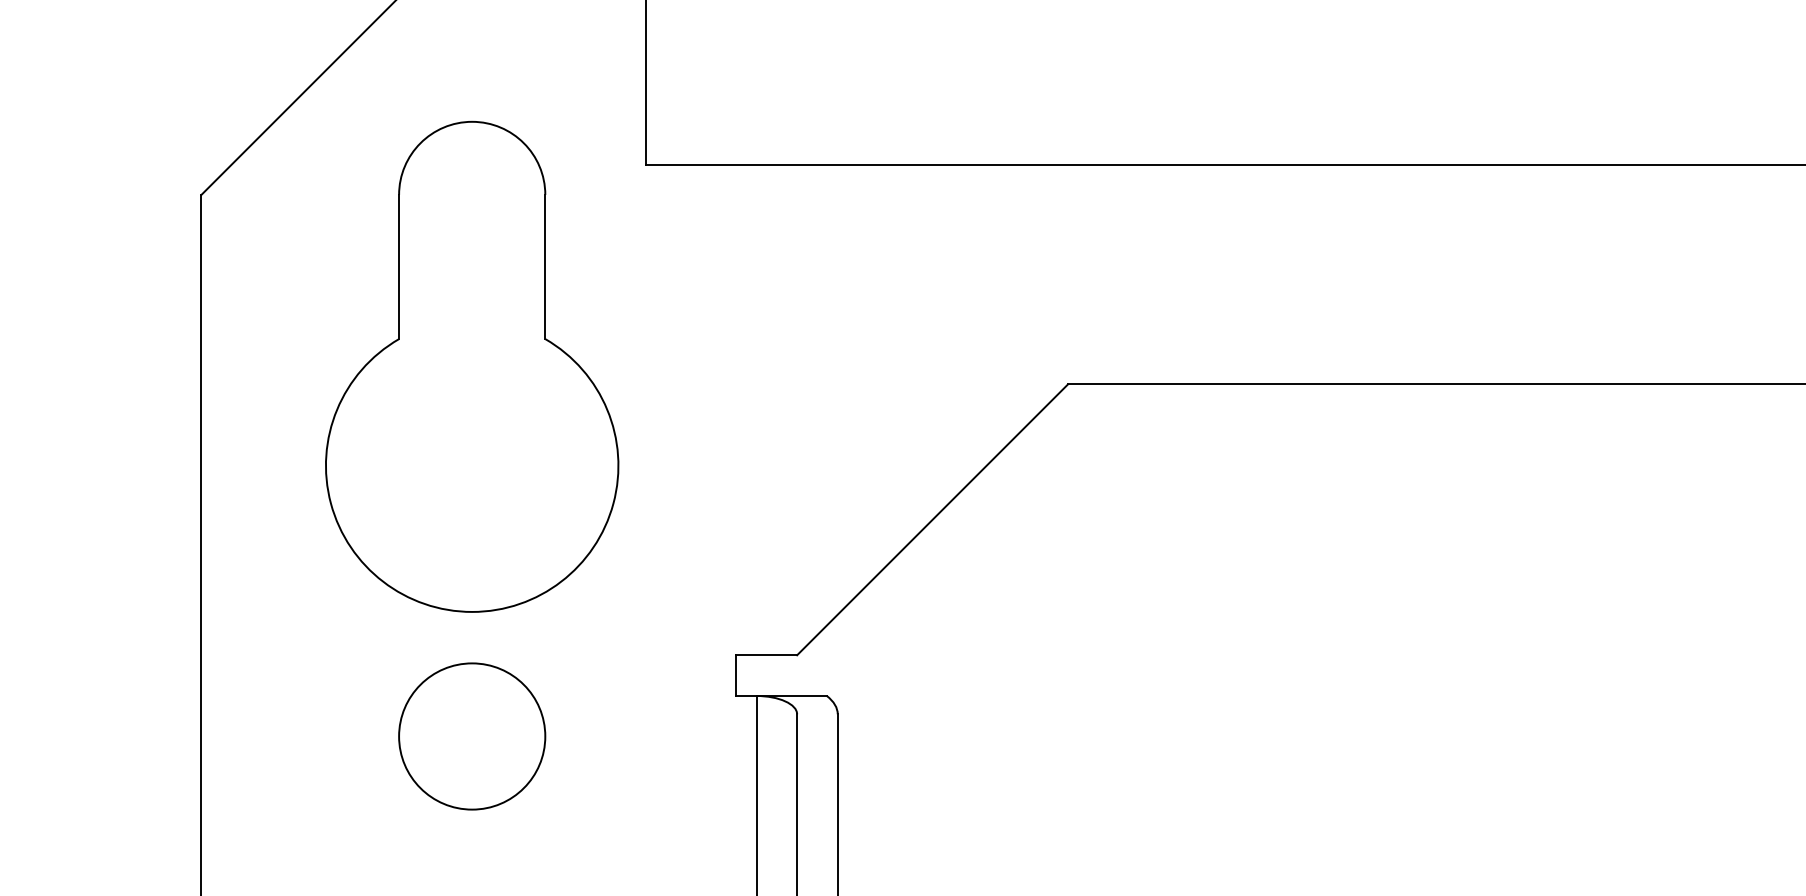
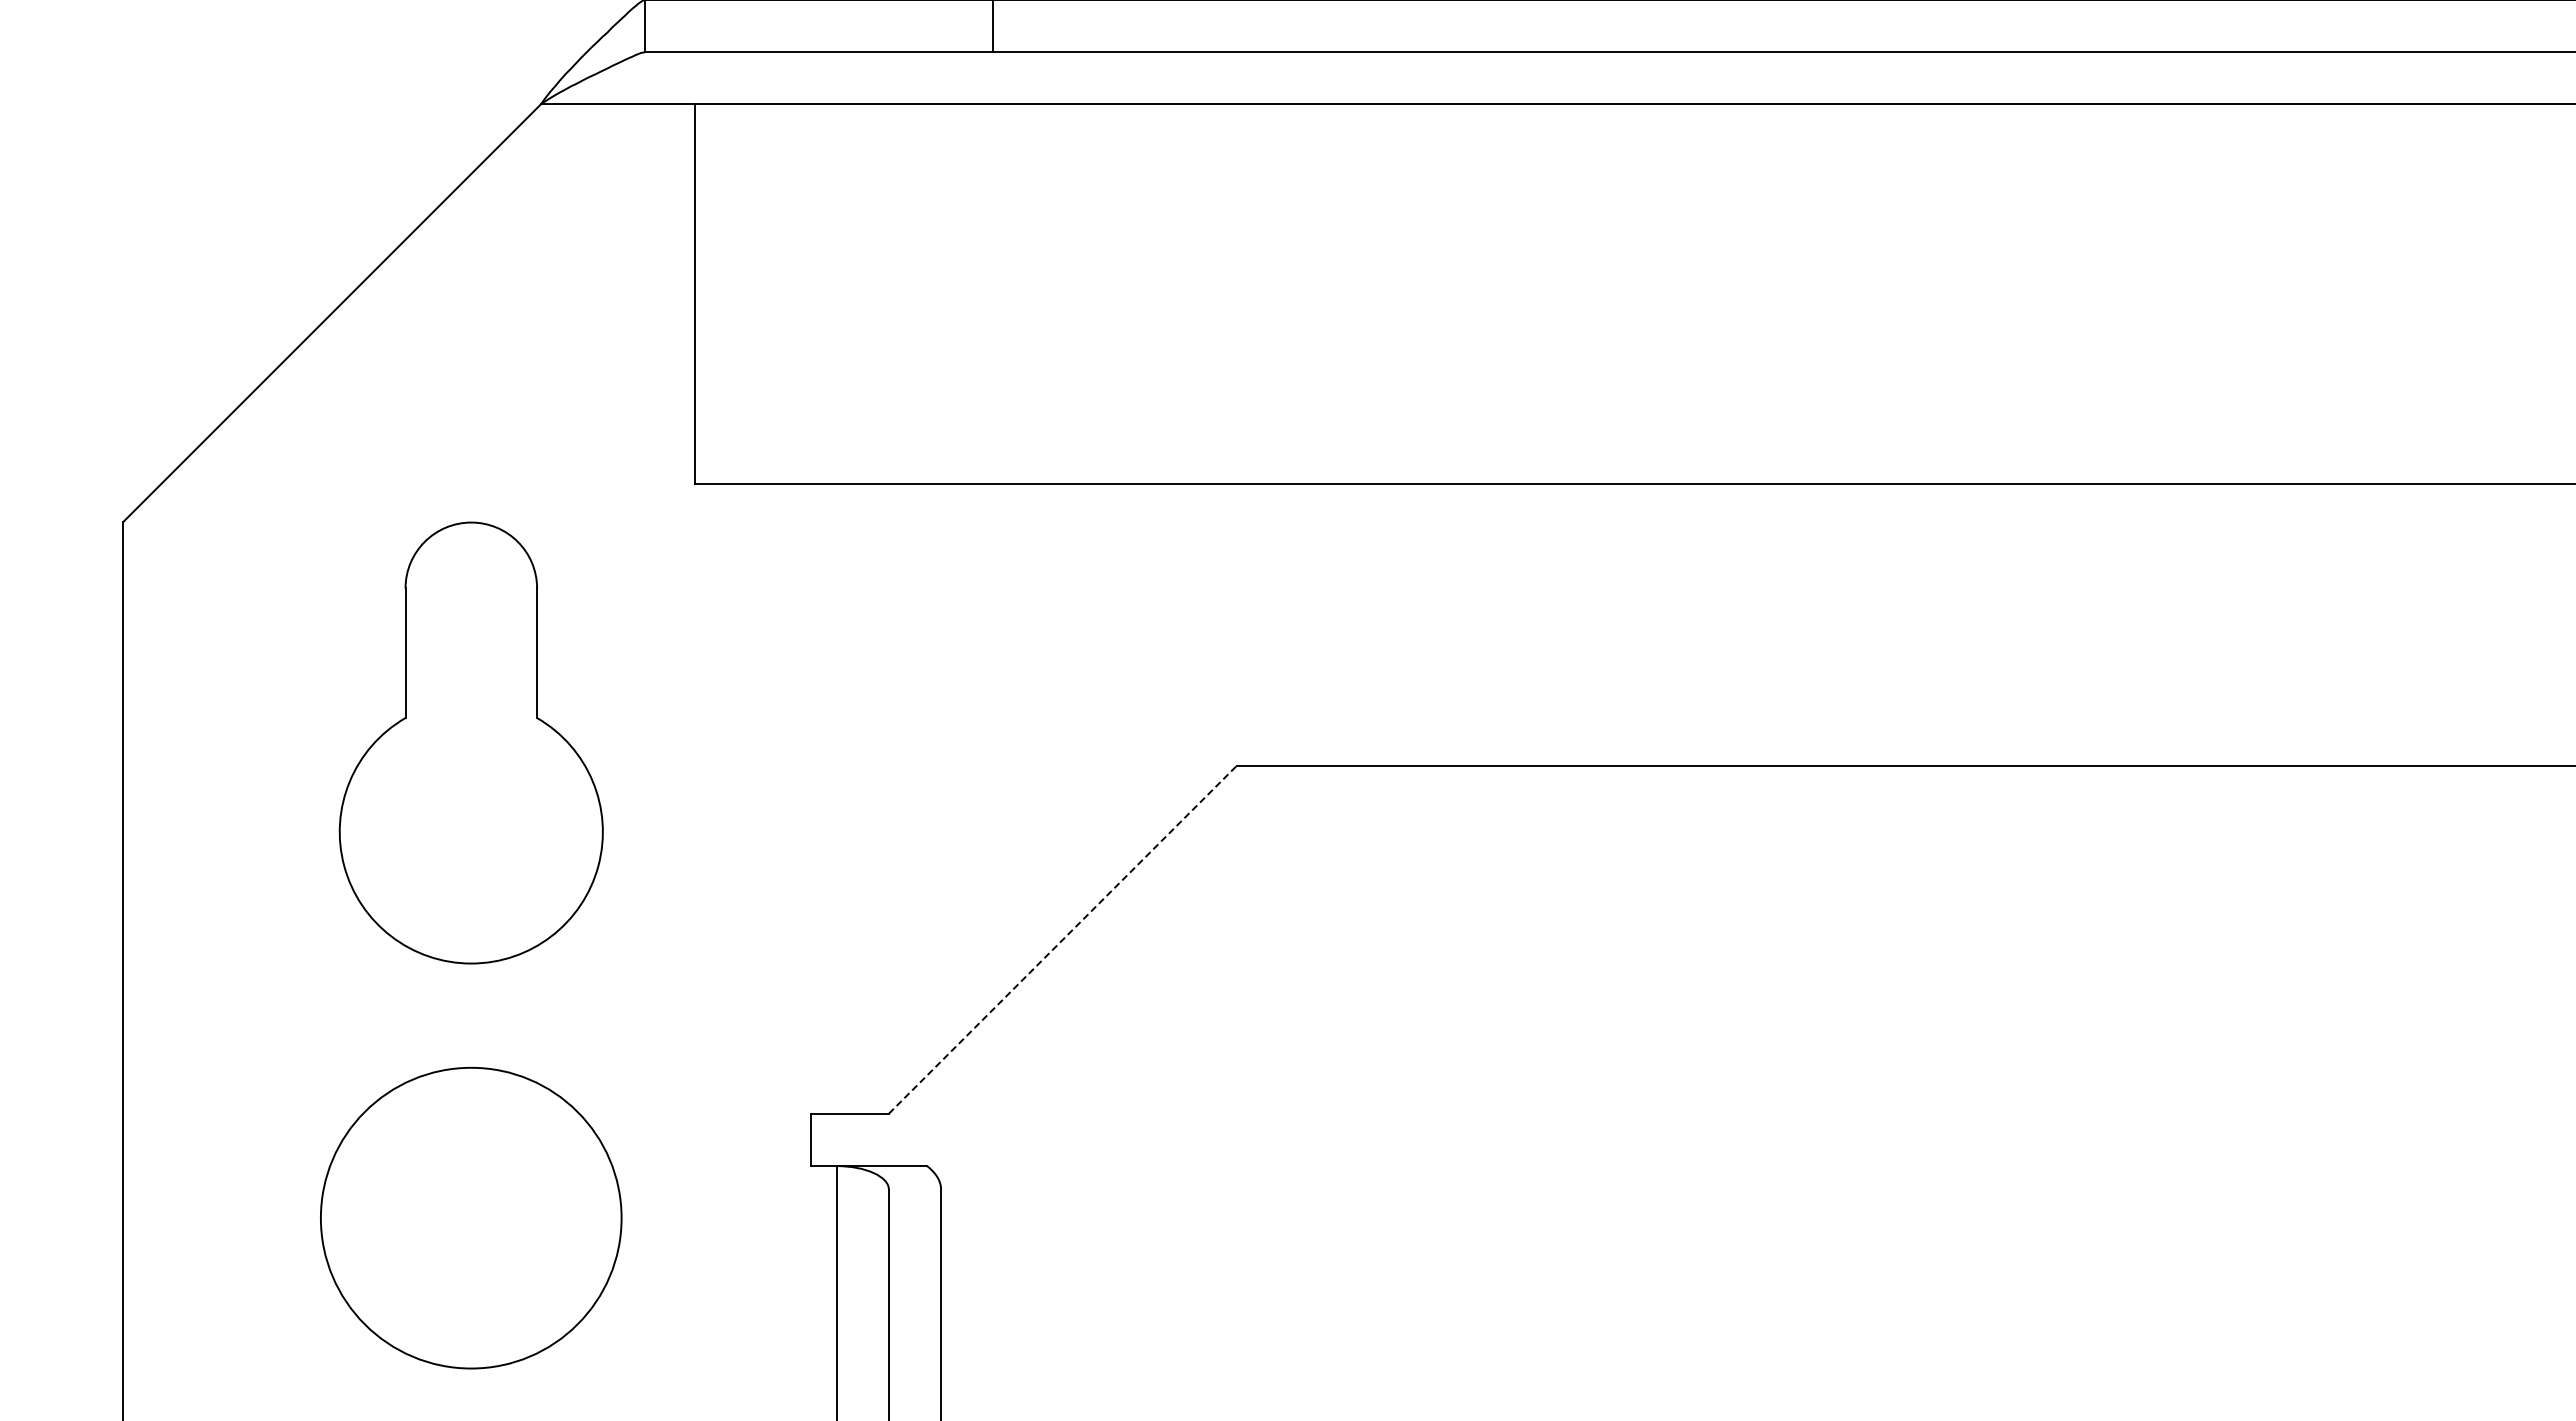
part: (472, 366) -> (471, 742), size x0.7
line: (932, 519) -> (1063, 939), solid -> dashed
circle: (472, 736) -> (471, 1218), size x1.6

